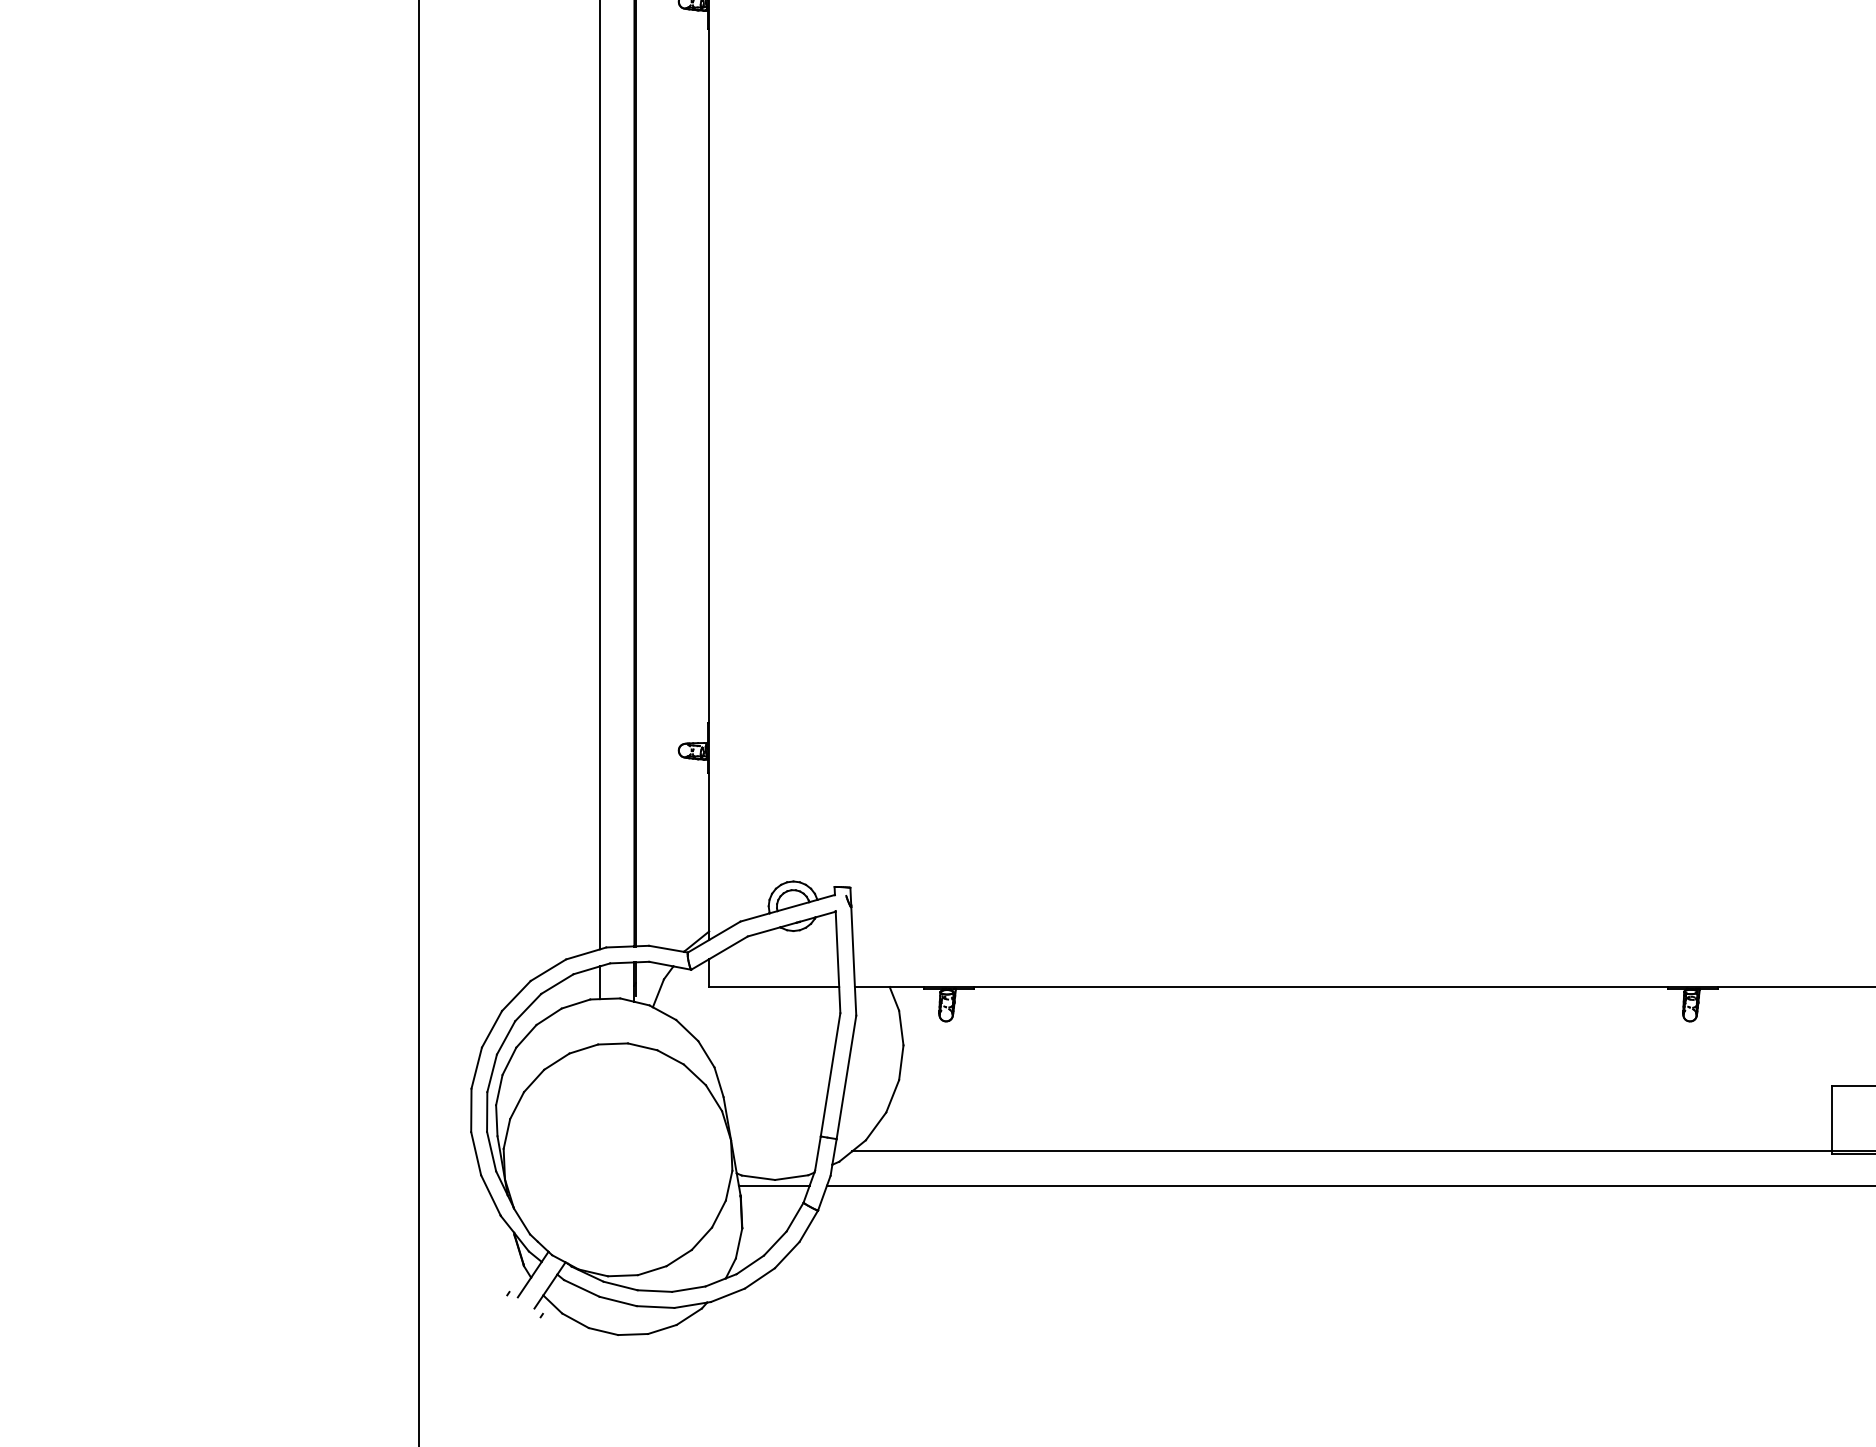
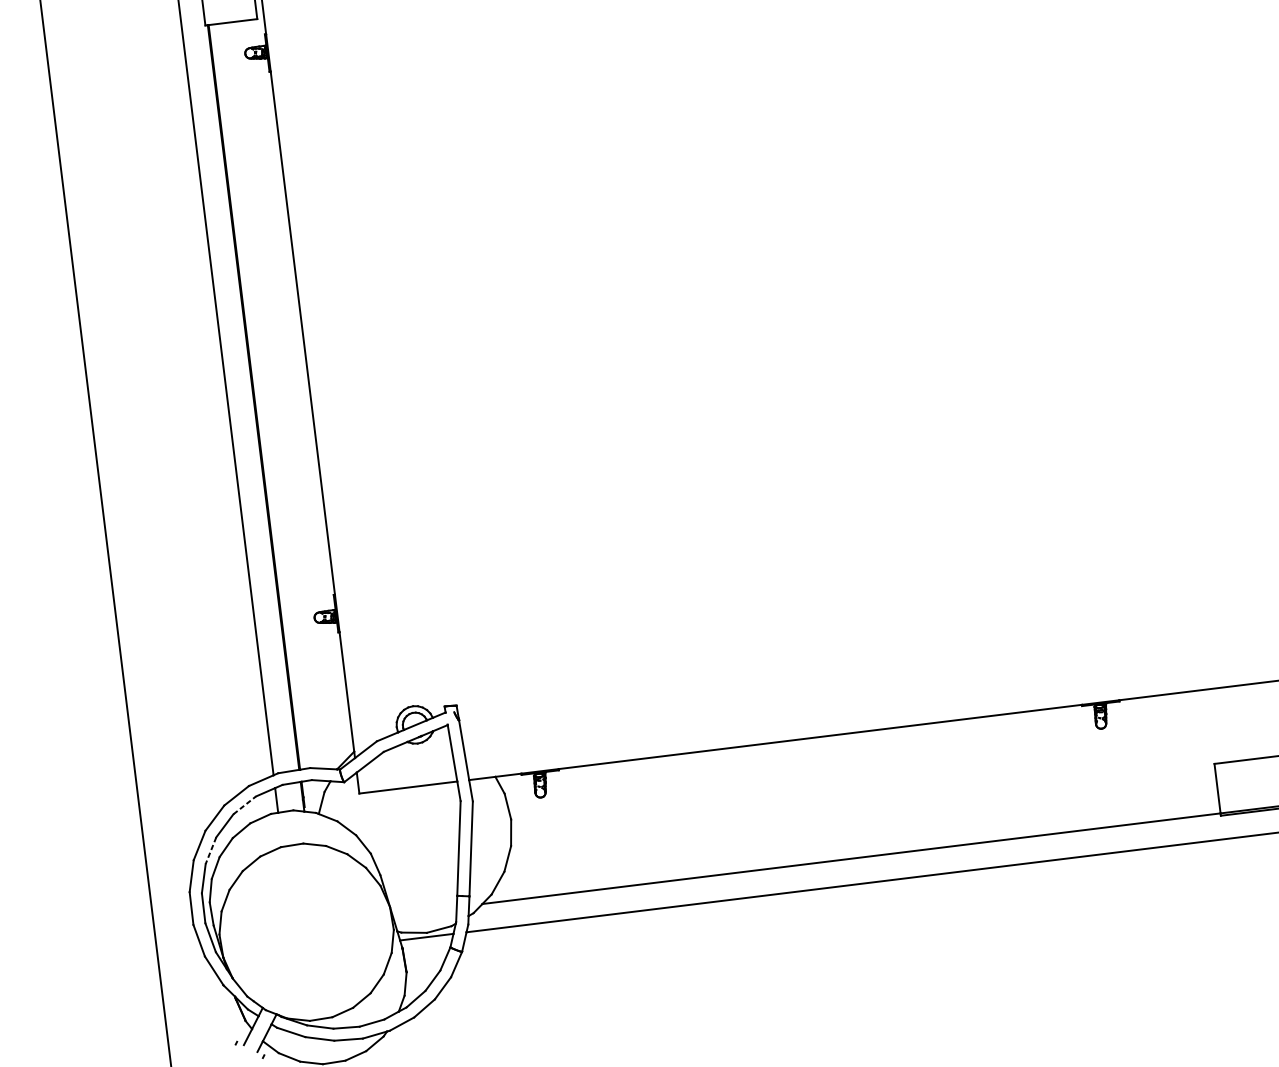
line: (557, 984) -> (244, 805), solid -> dashed
line: (505, 1038) -> (210, 851), solid -> dashed

